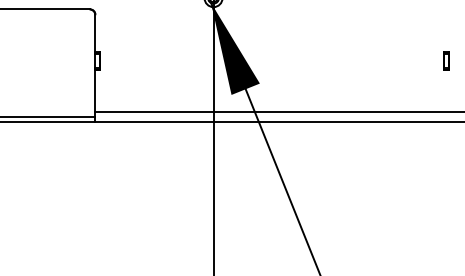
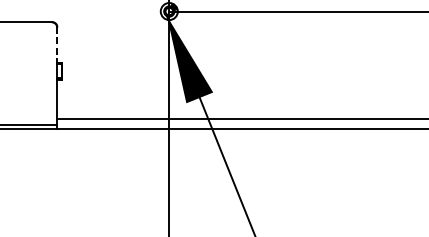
line: (95, 33) -> (57, 45), solid -> dashed
part: (446, 60) -> (390, 70), removed

